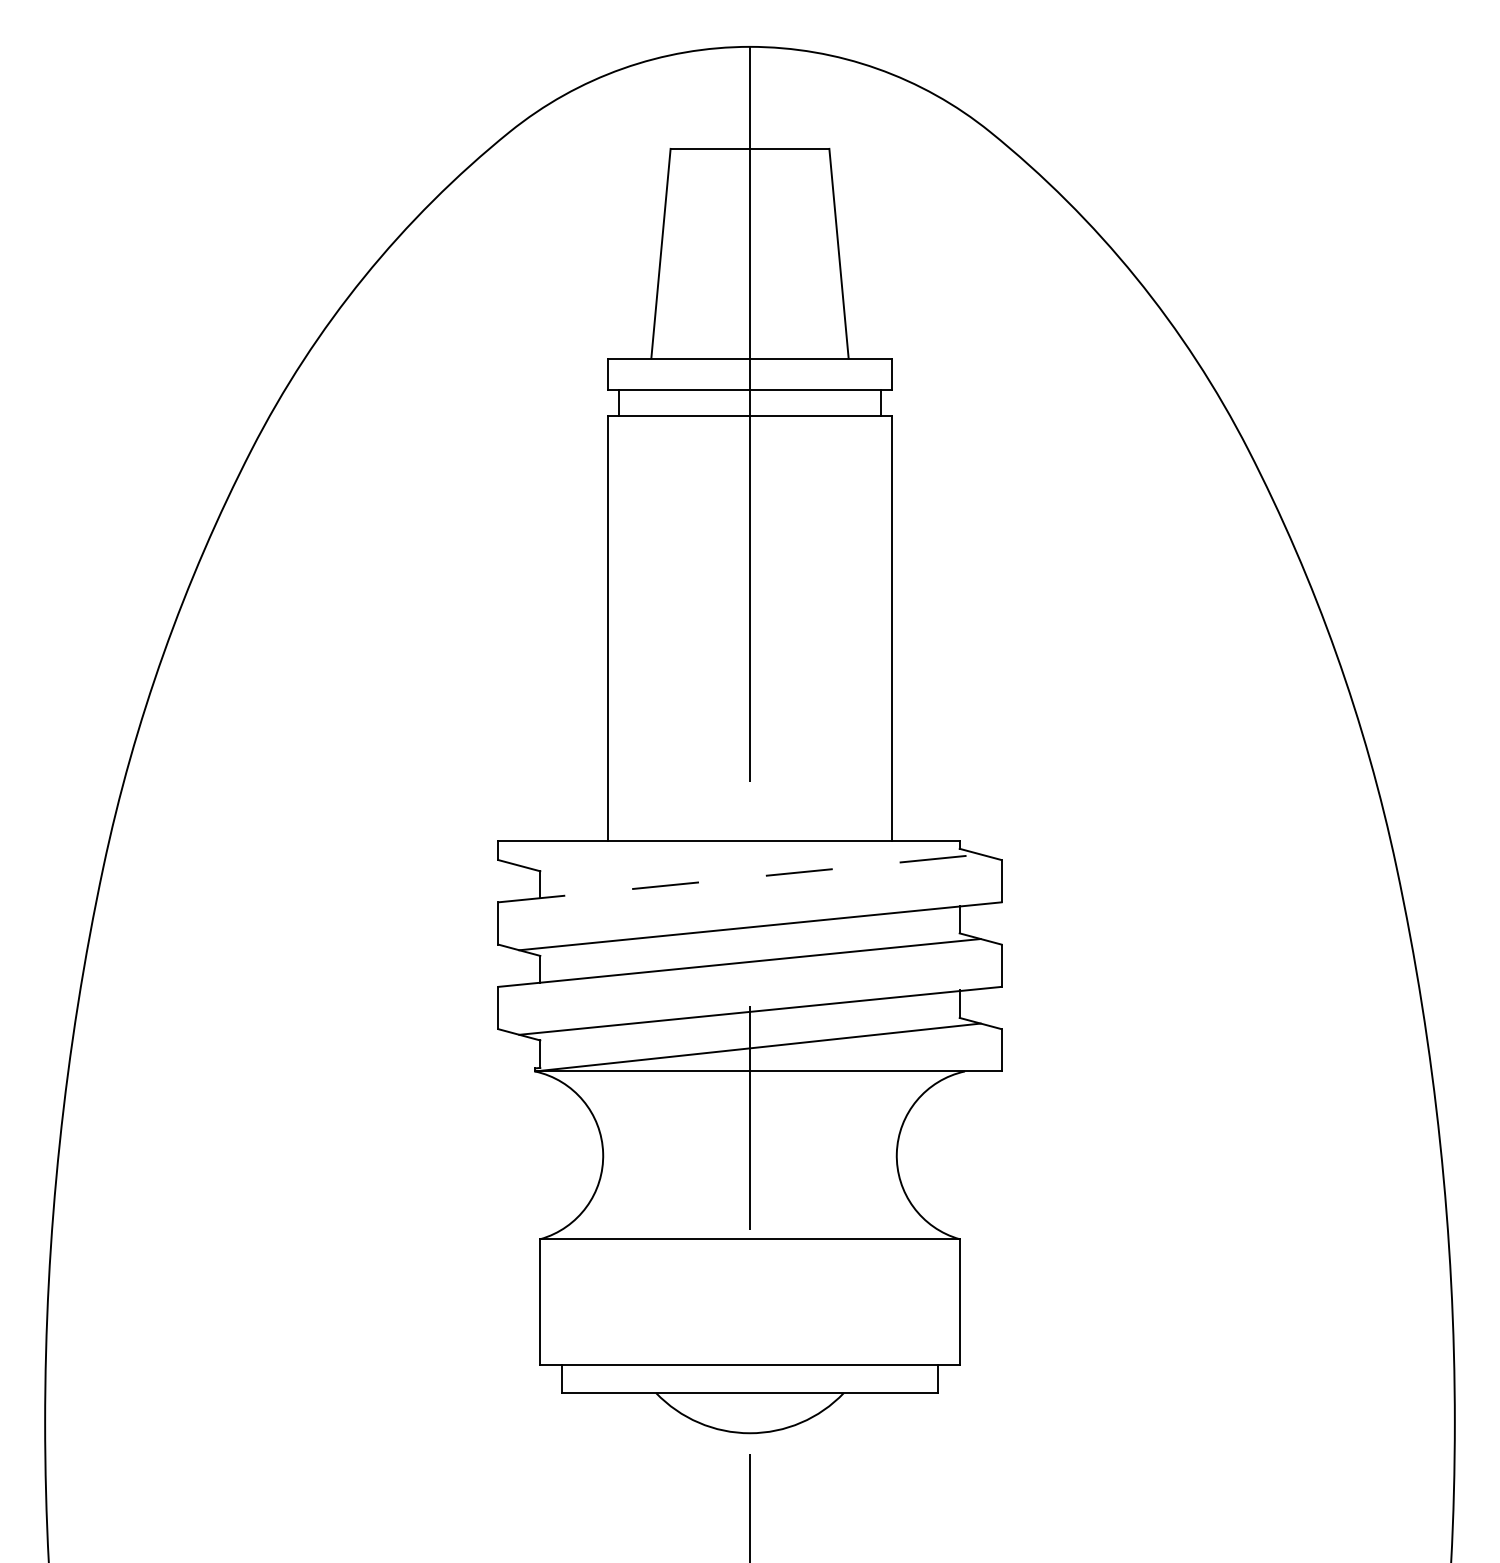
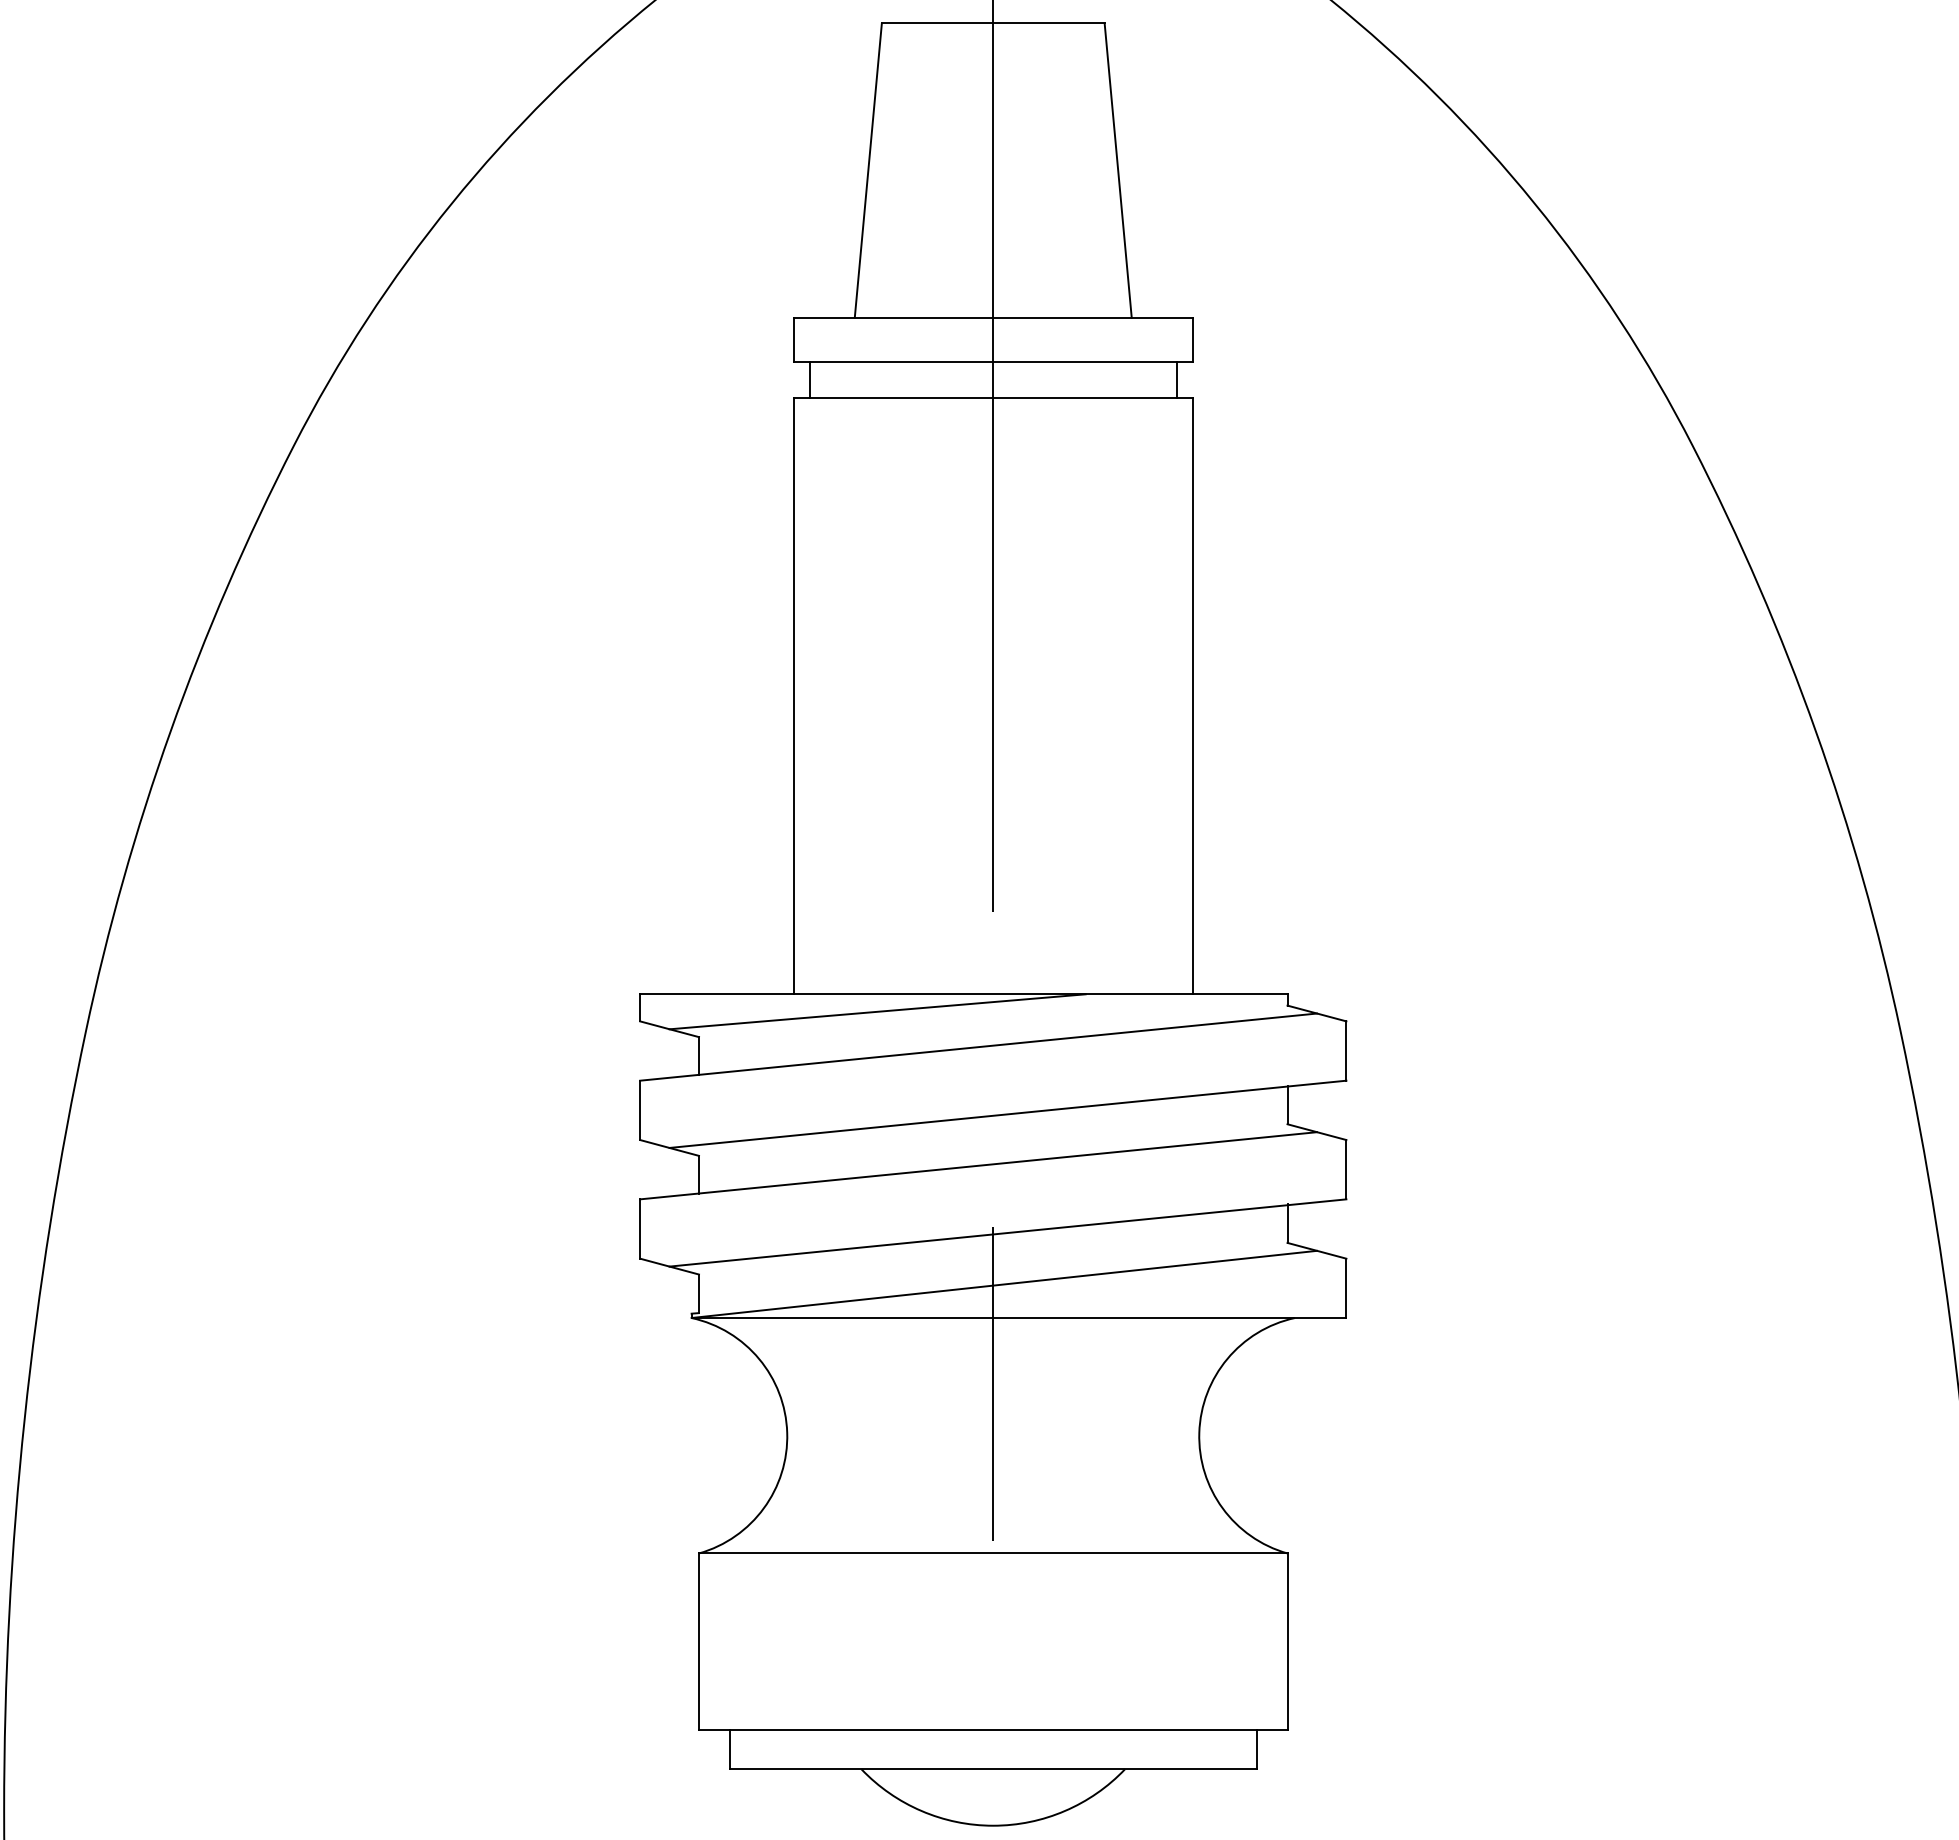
line: (667, 852) -> (877, 1010), added
line: (740, 878) -> (979, 1047), dashed -> solid

